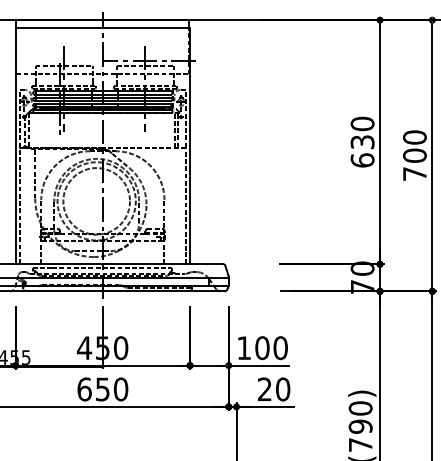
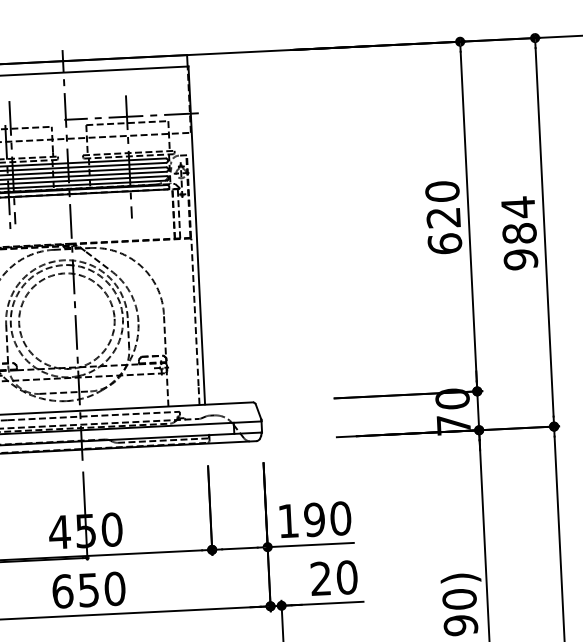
text: (362, 142) -> (443, 218), 630 -> 620
text: (414, 155) -> (519, 233), 700 -> 984
text: (262, 348) -> (314, 520), 100 -> 190

